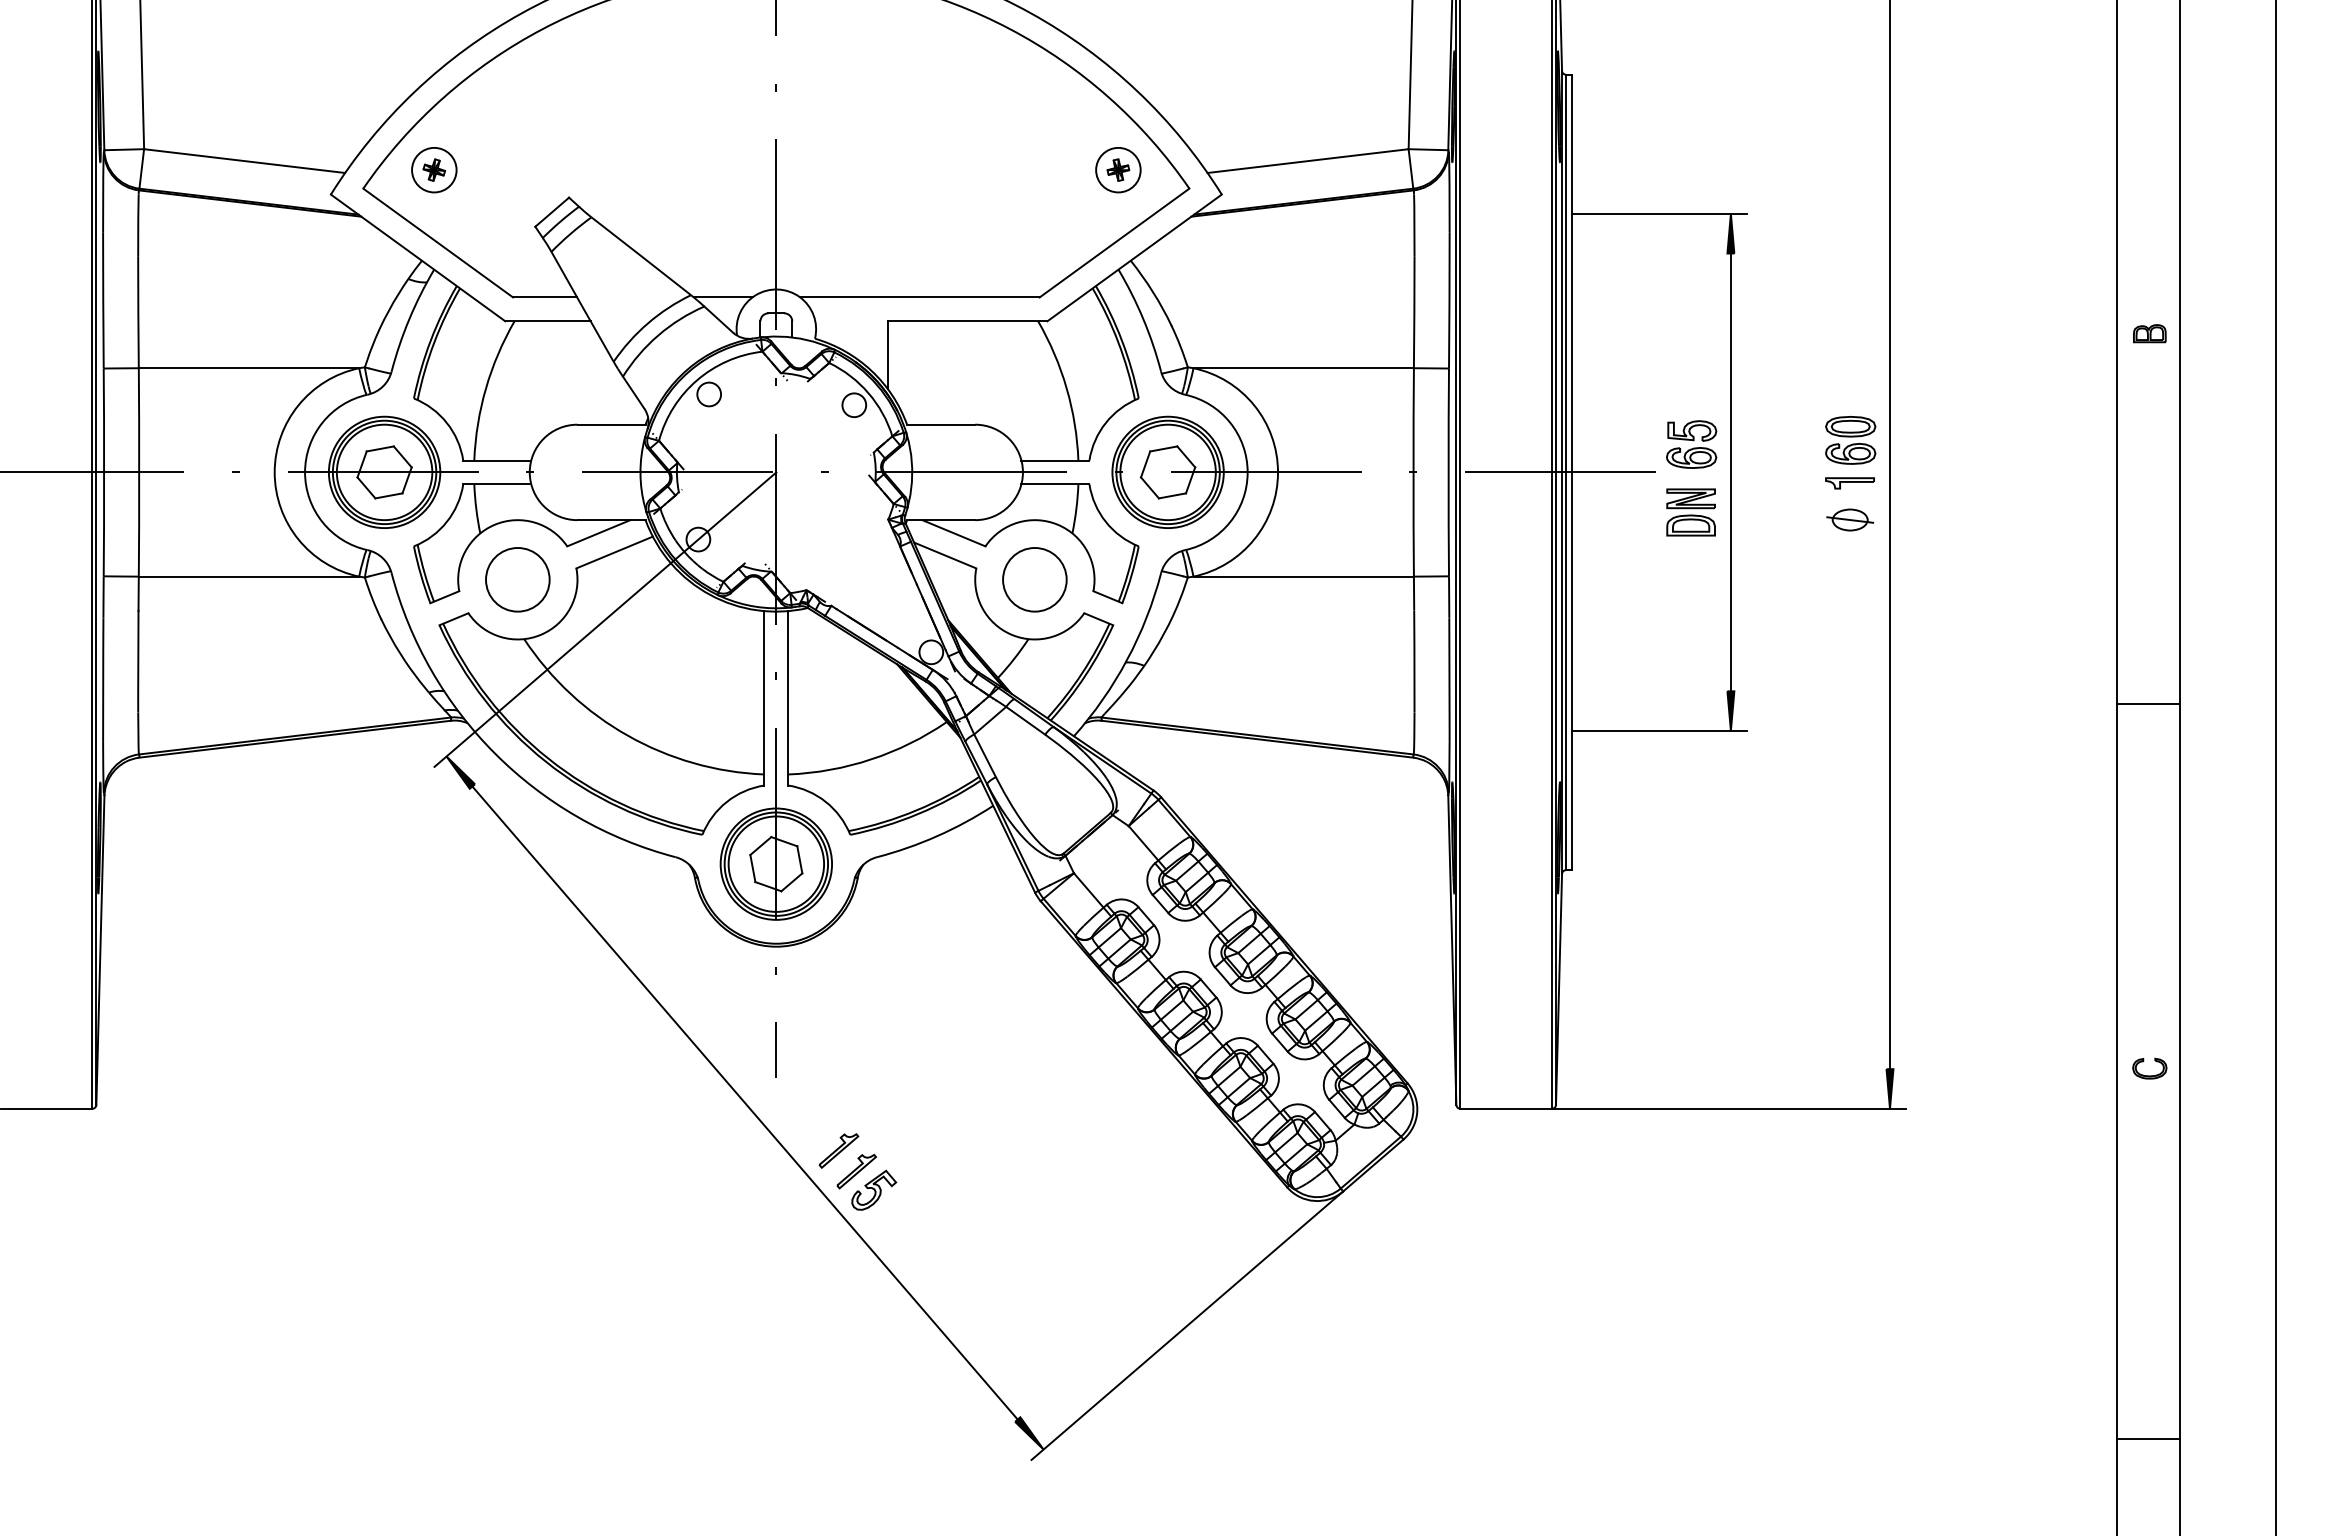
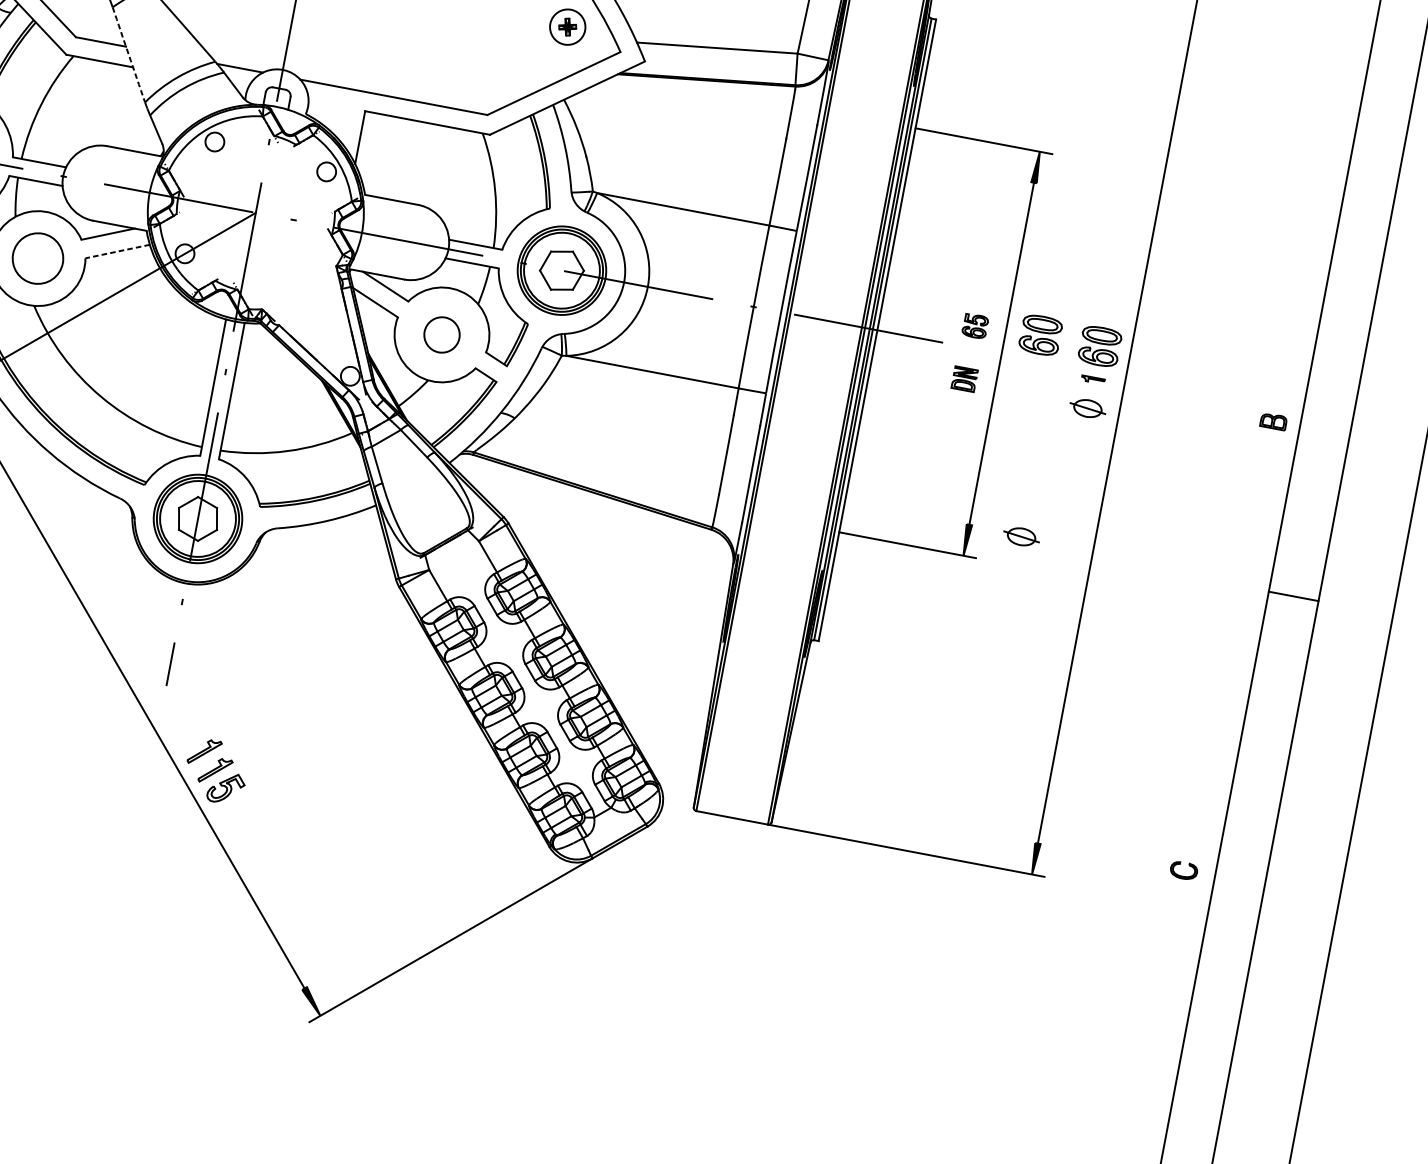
arc: (582, 306) -> (128, 54), solid -> dashed
part: (2149, 333) -> (1273, 421), moved
part: (1774, 440) -> (1040, 335), added
part: (1691, 444) -> (975, 326), size x0.6
part: (1849, 483) -> (1092, 379), size x0.6
part: (1690, 512) -> (964, 379), size x0.6
line: (614, 552) -> (117, 251), solid -> dashed
circle: (1034, 579) -> (441, 334), size x0.7
part: (1798, 693) -> (1021, 536), added
part: (2149, 1075) -> (1182, 876), moved

